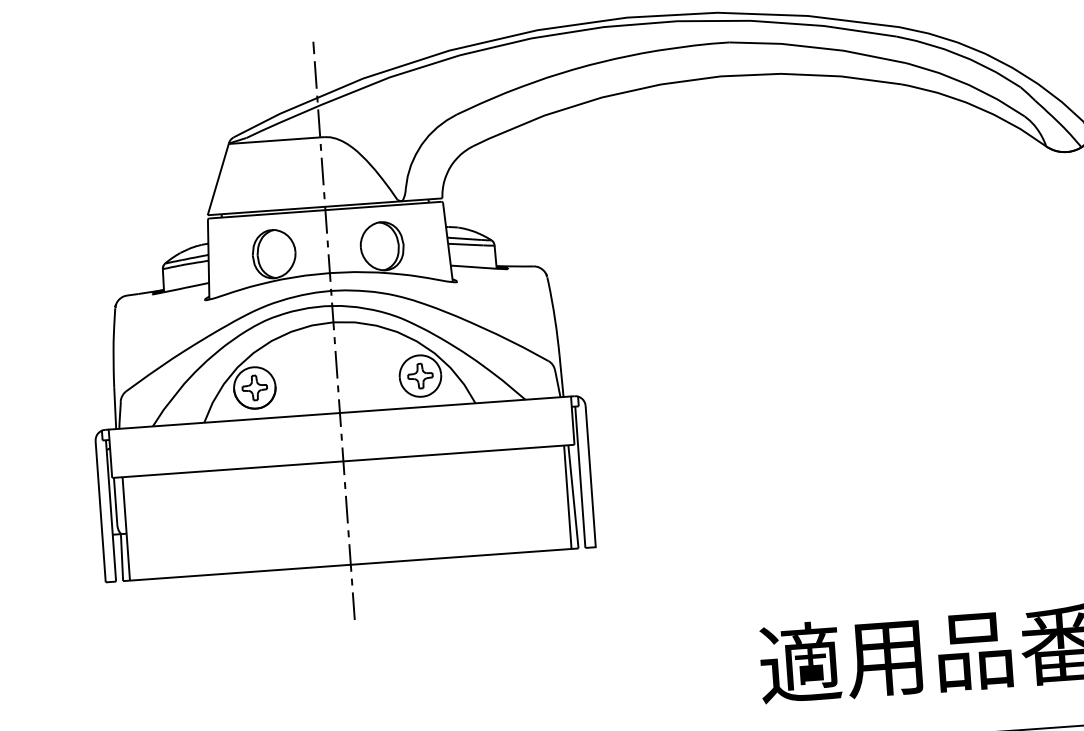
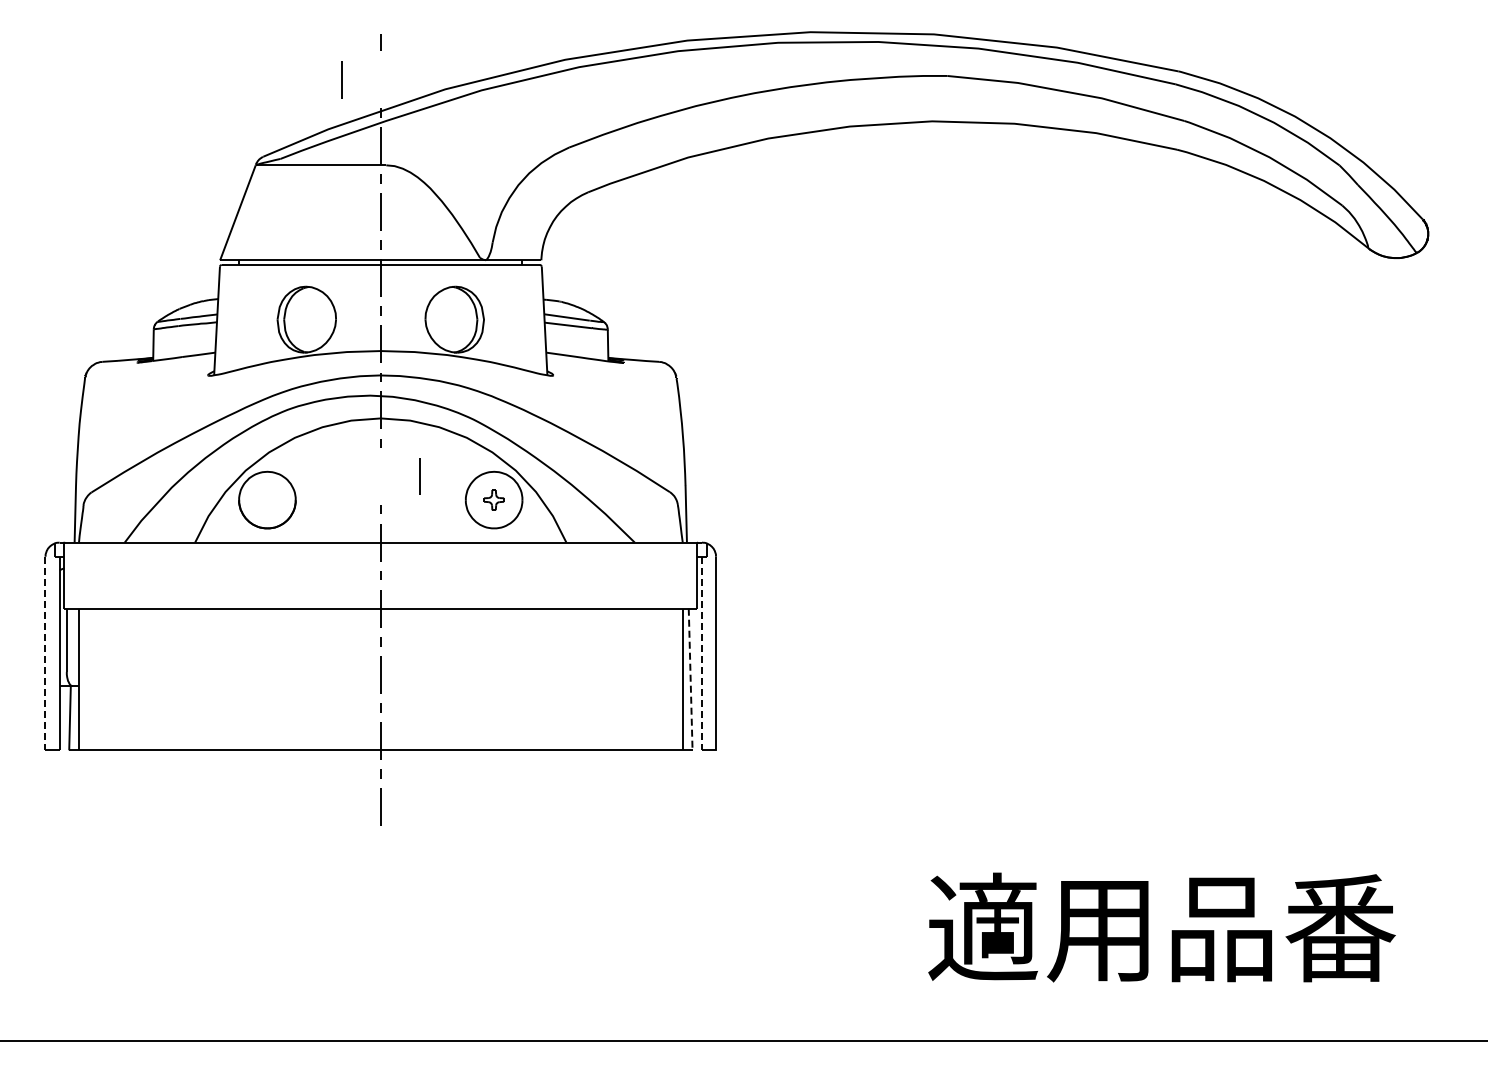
line: (315, 74) -> (341, 79), moved
line: (336, 364) -> (419, 476), moved
part: (419, 375) -> (493, 499), size x0.6
part: (254, 387) -> (267, 499), removed
line: (580, 477) -> (701, 653), solid -> dashed
line: (573, 496) -> (690, 679), solid -> dashed
line: (100, 511) -> (45, 653), solid -> dashed

